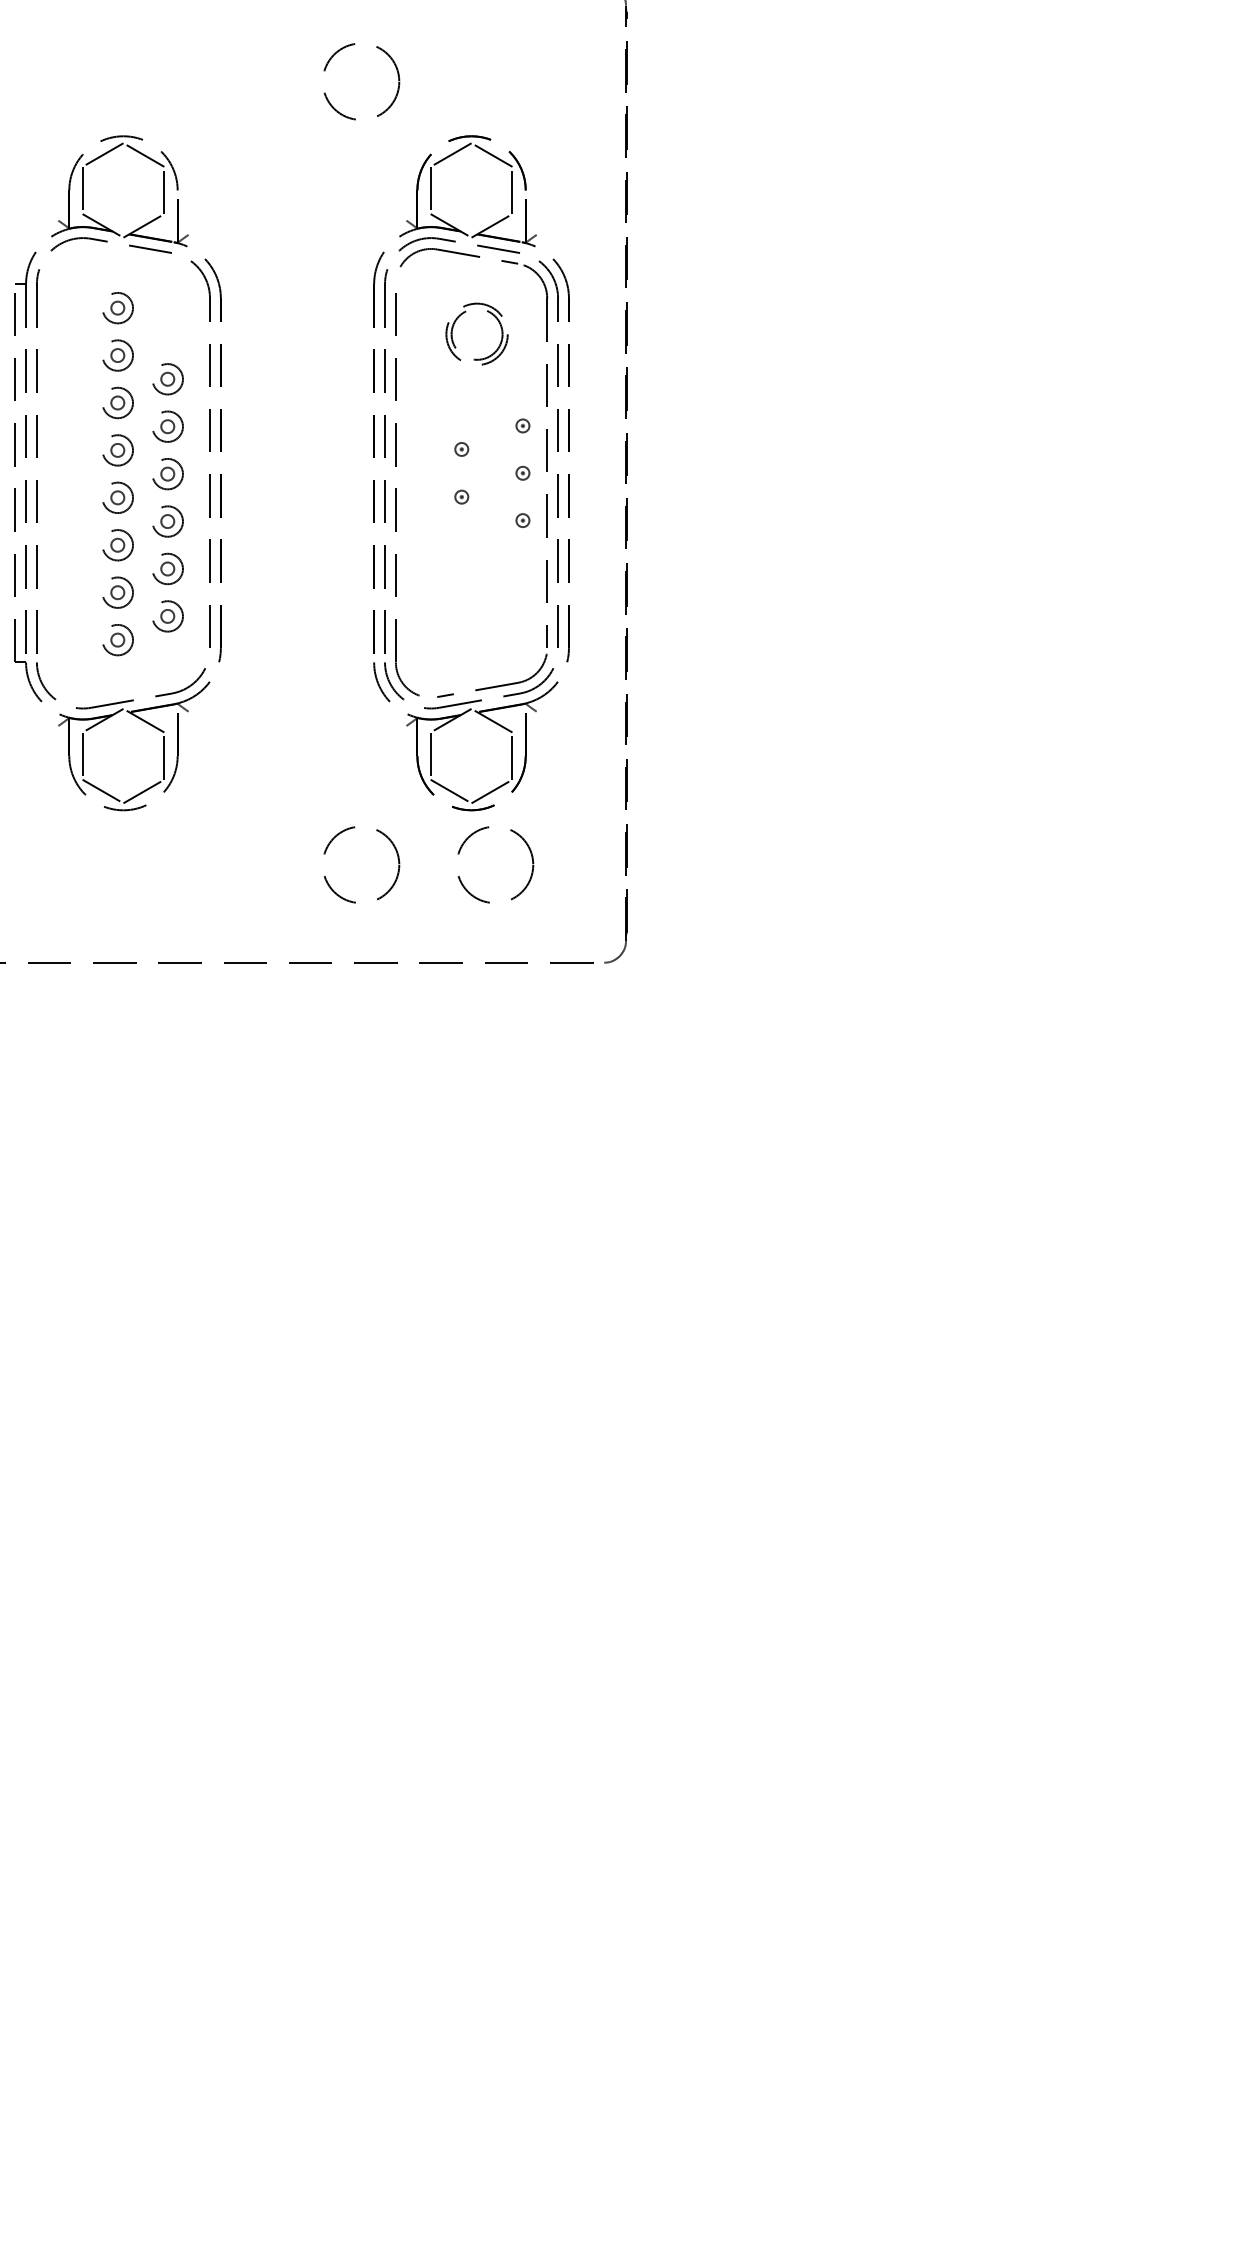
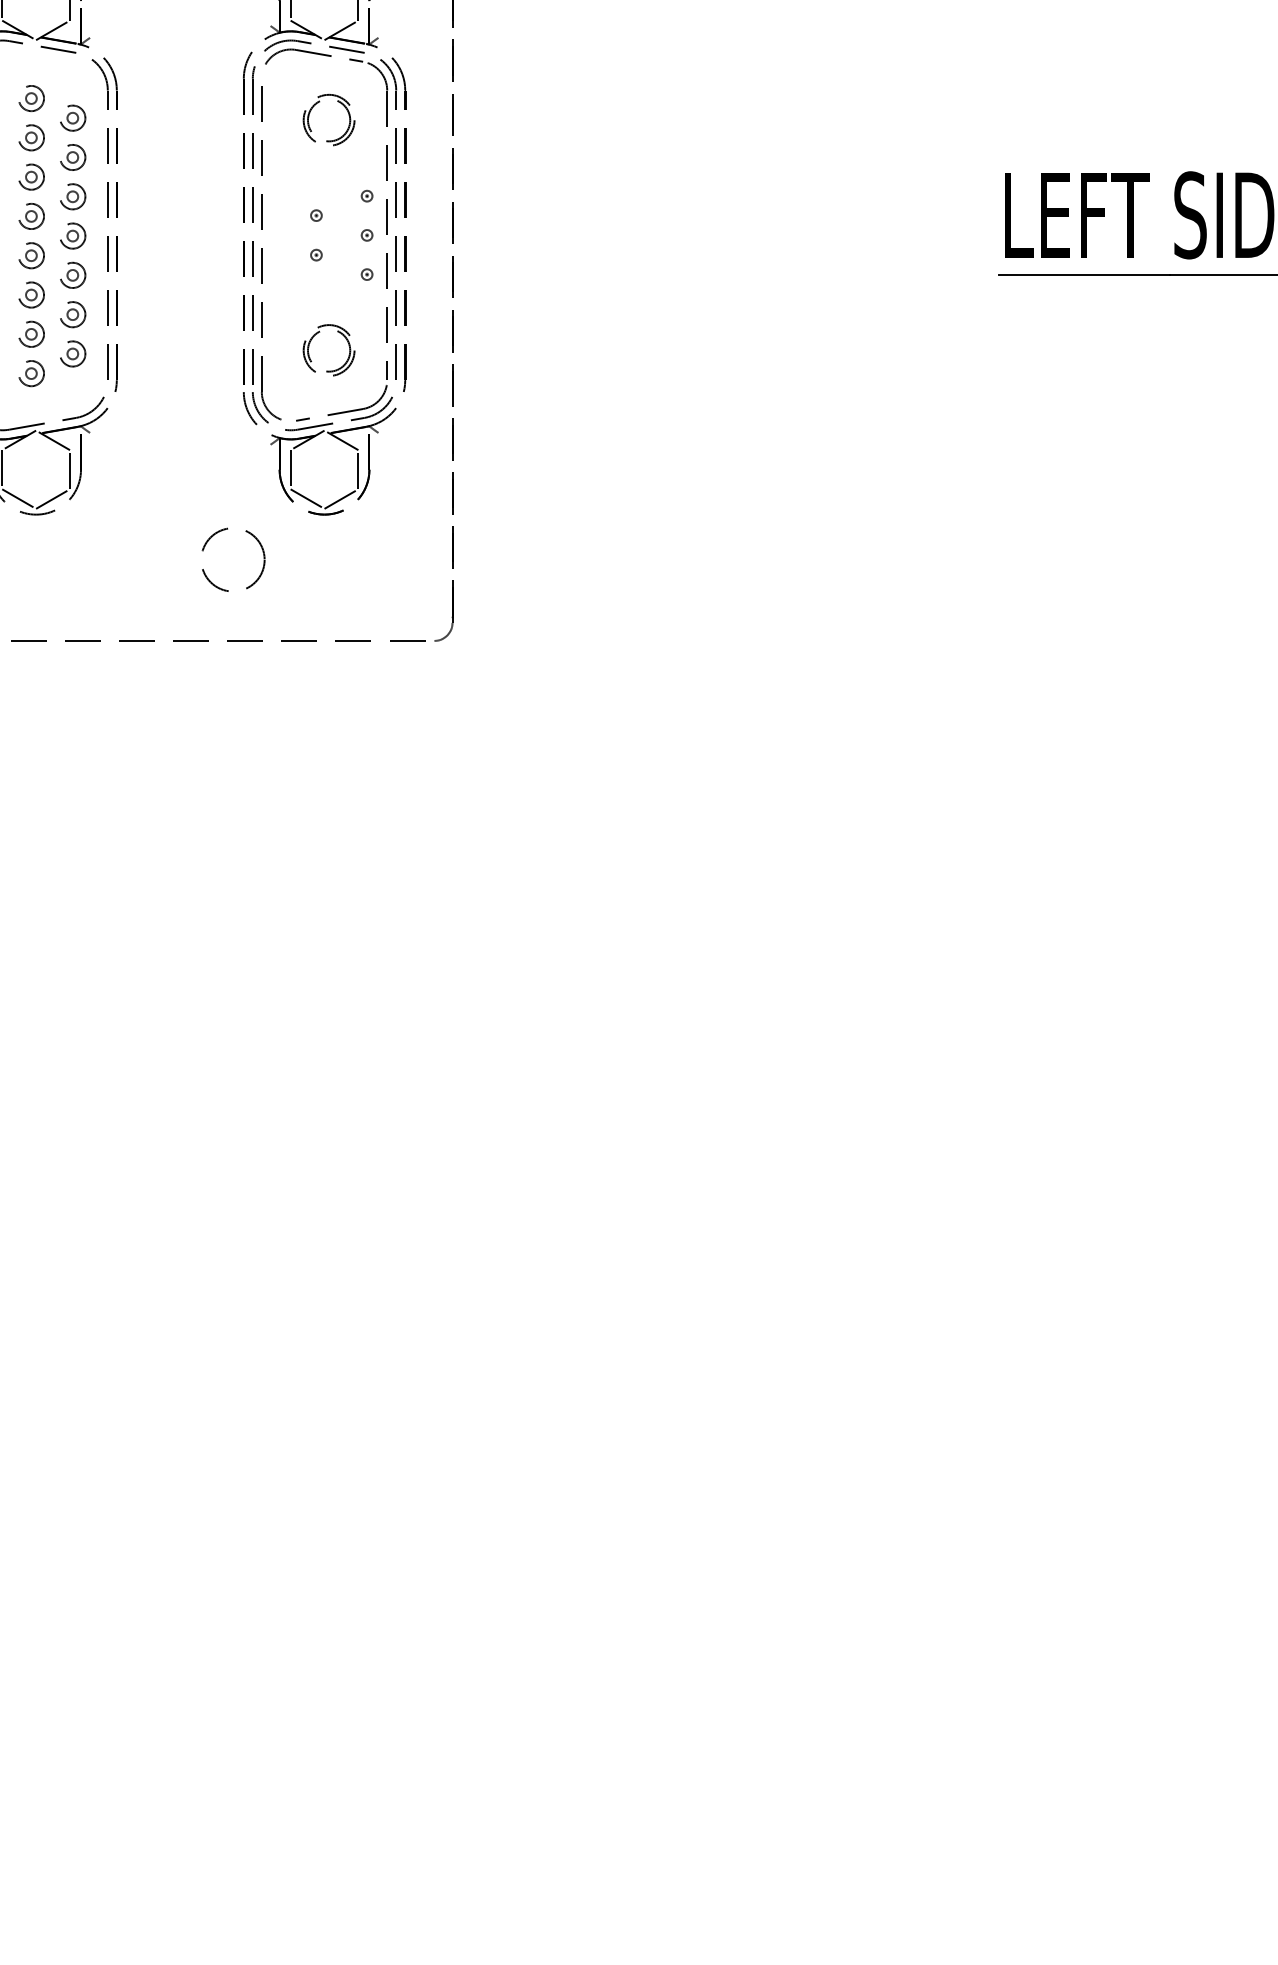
part: (168, 330) -> (73, 117), added
part: (455, 601) -> (311, 341), added
circle: (495, 864) -> (344, 559), removed

